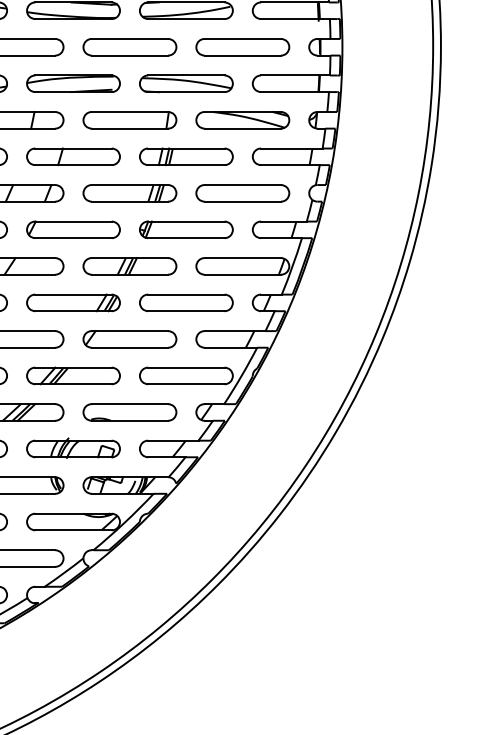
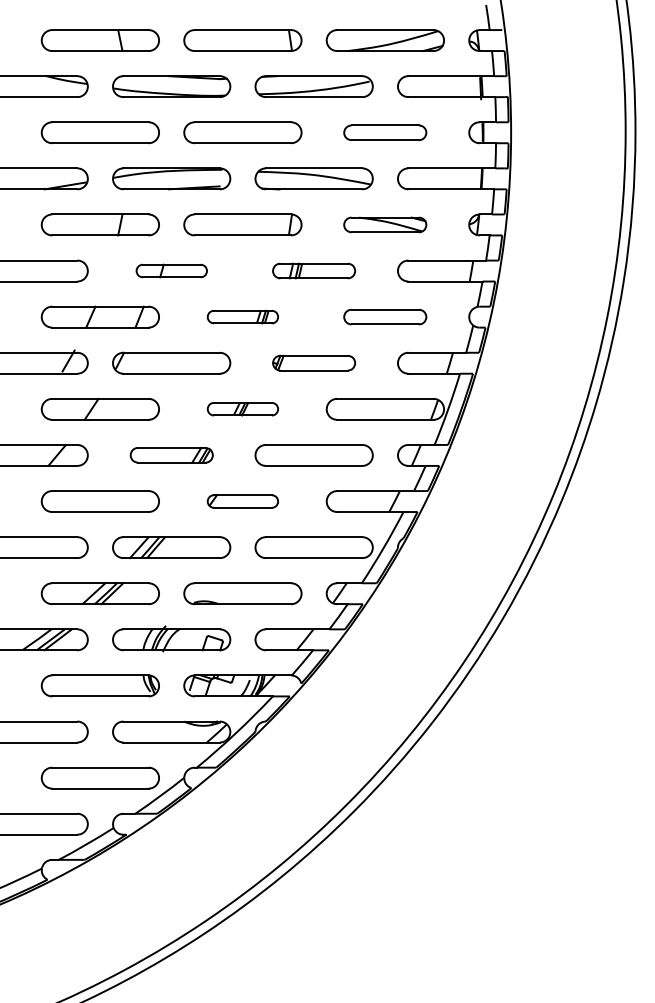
part: (242, 47) -> (384, 132), size x0.7
part: (242, 119) -> (384, 224), size x0.7
part: (73, 156) -> (171, 270), size x0.6
part: (185, 156) -> (313, 270), size x0.7
part: (129, 192) -> (242, 316), size x0.6
part: (242, 192) -> (384, 316), size x0.7
part: (185, 229) -> (313, 362), size x0.7
part: (129, 265) -> (242, 408), size x0.6
part: (73, 302) -> (171, 454), size x0.7
part: (129, 339) -> (242, 501), size x0.6

